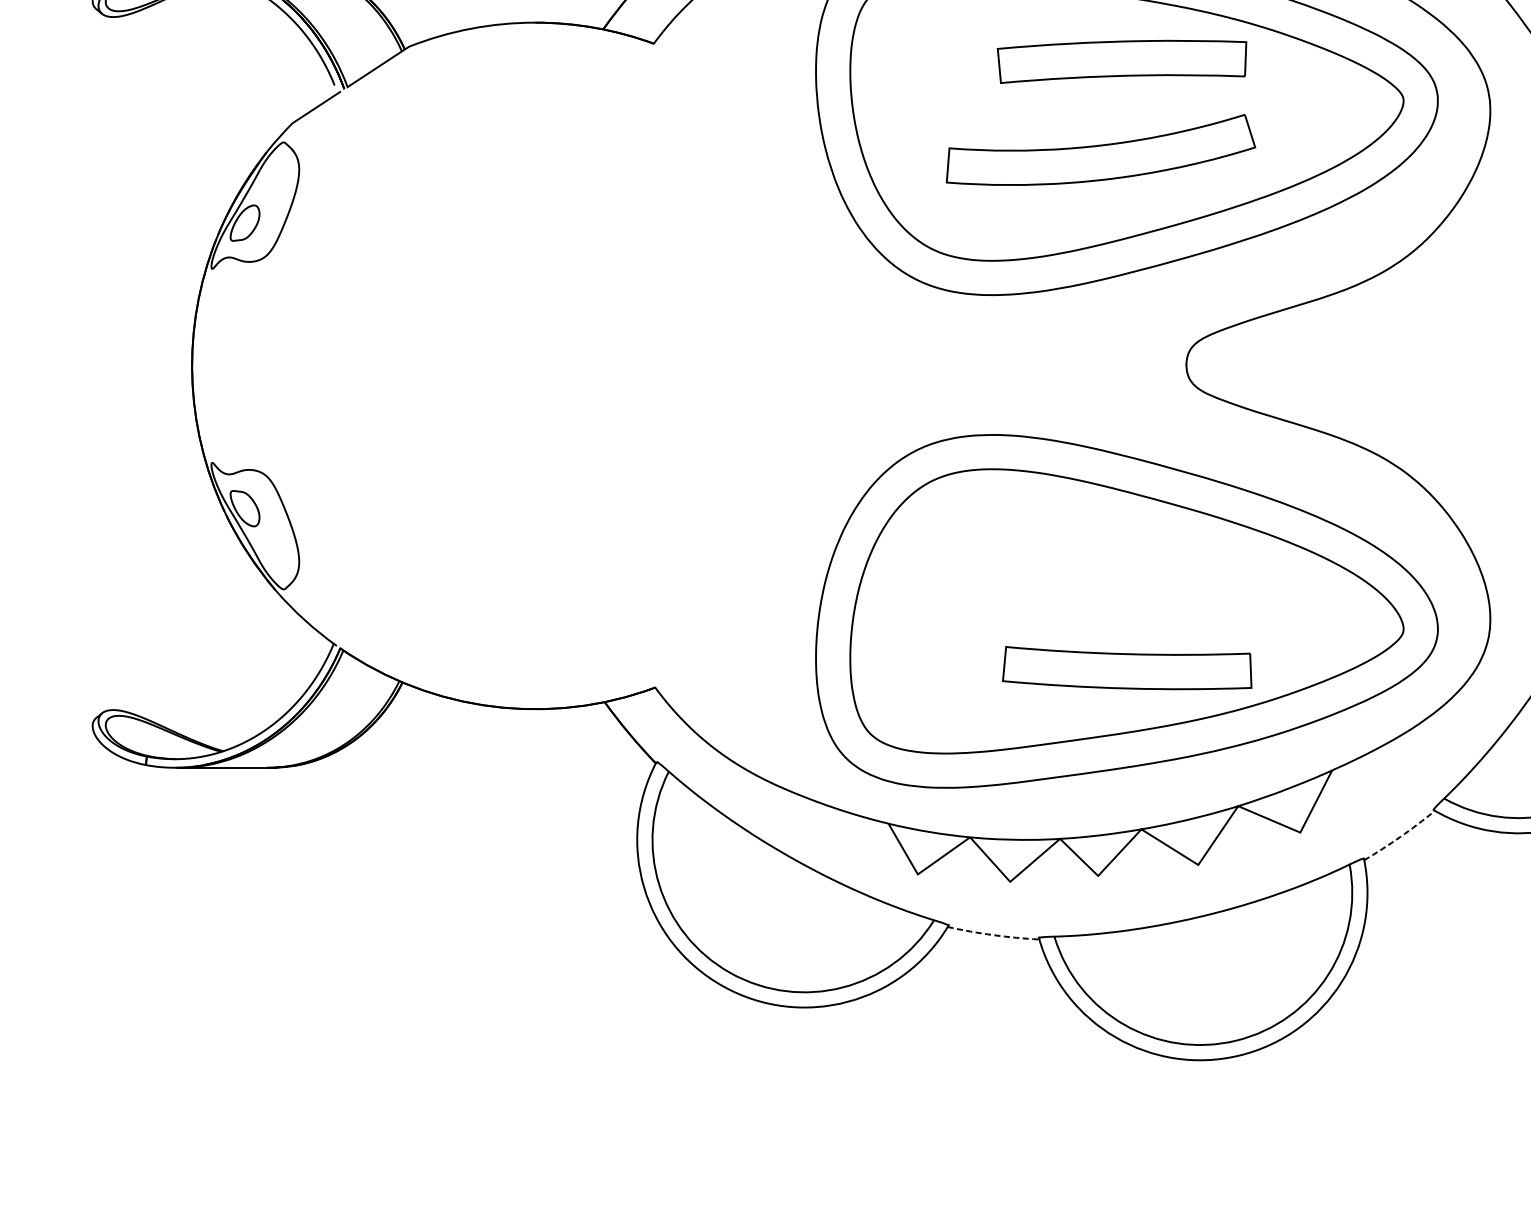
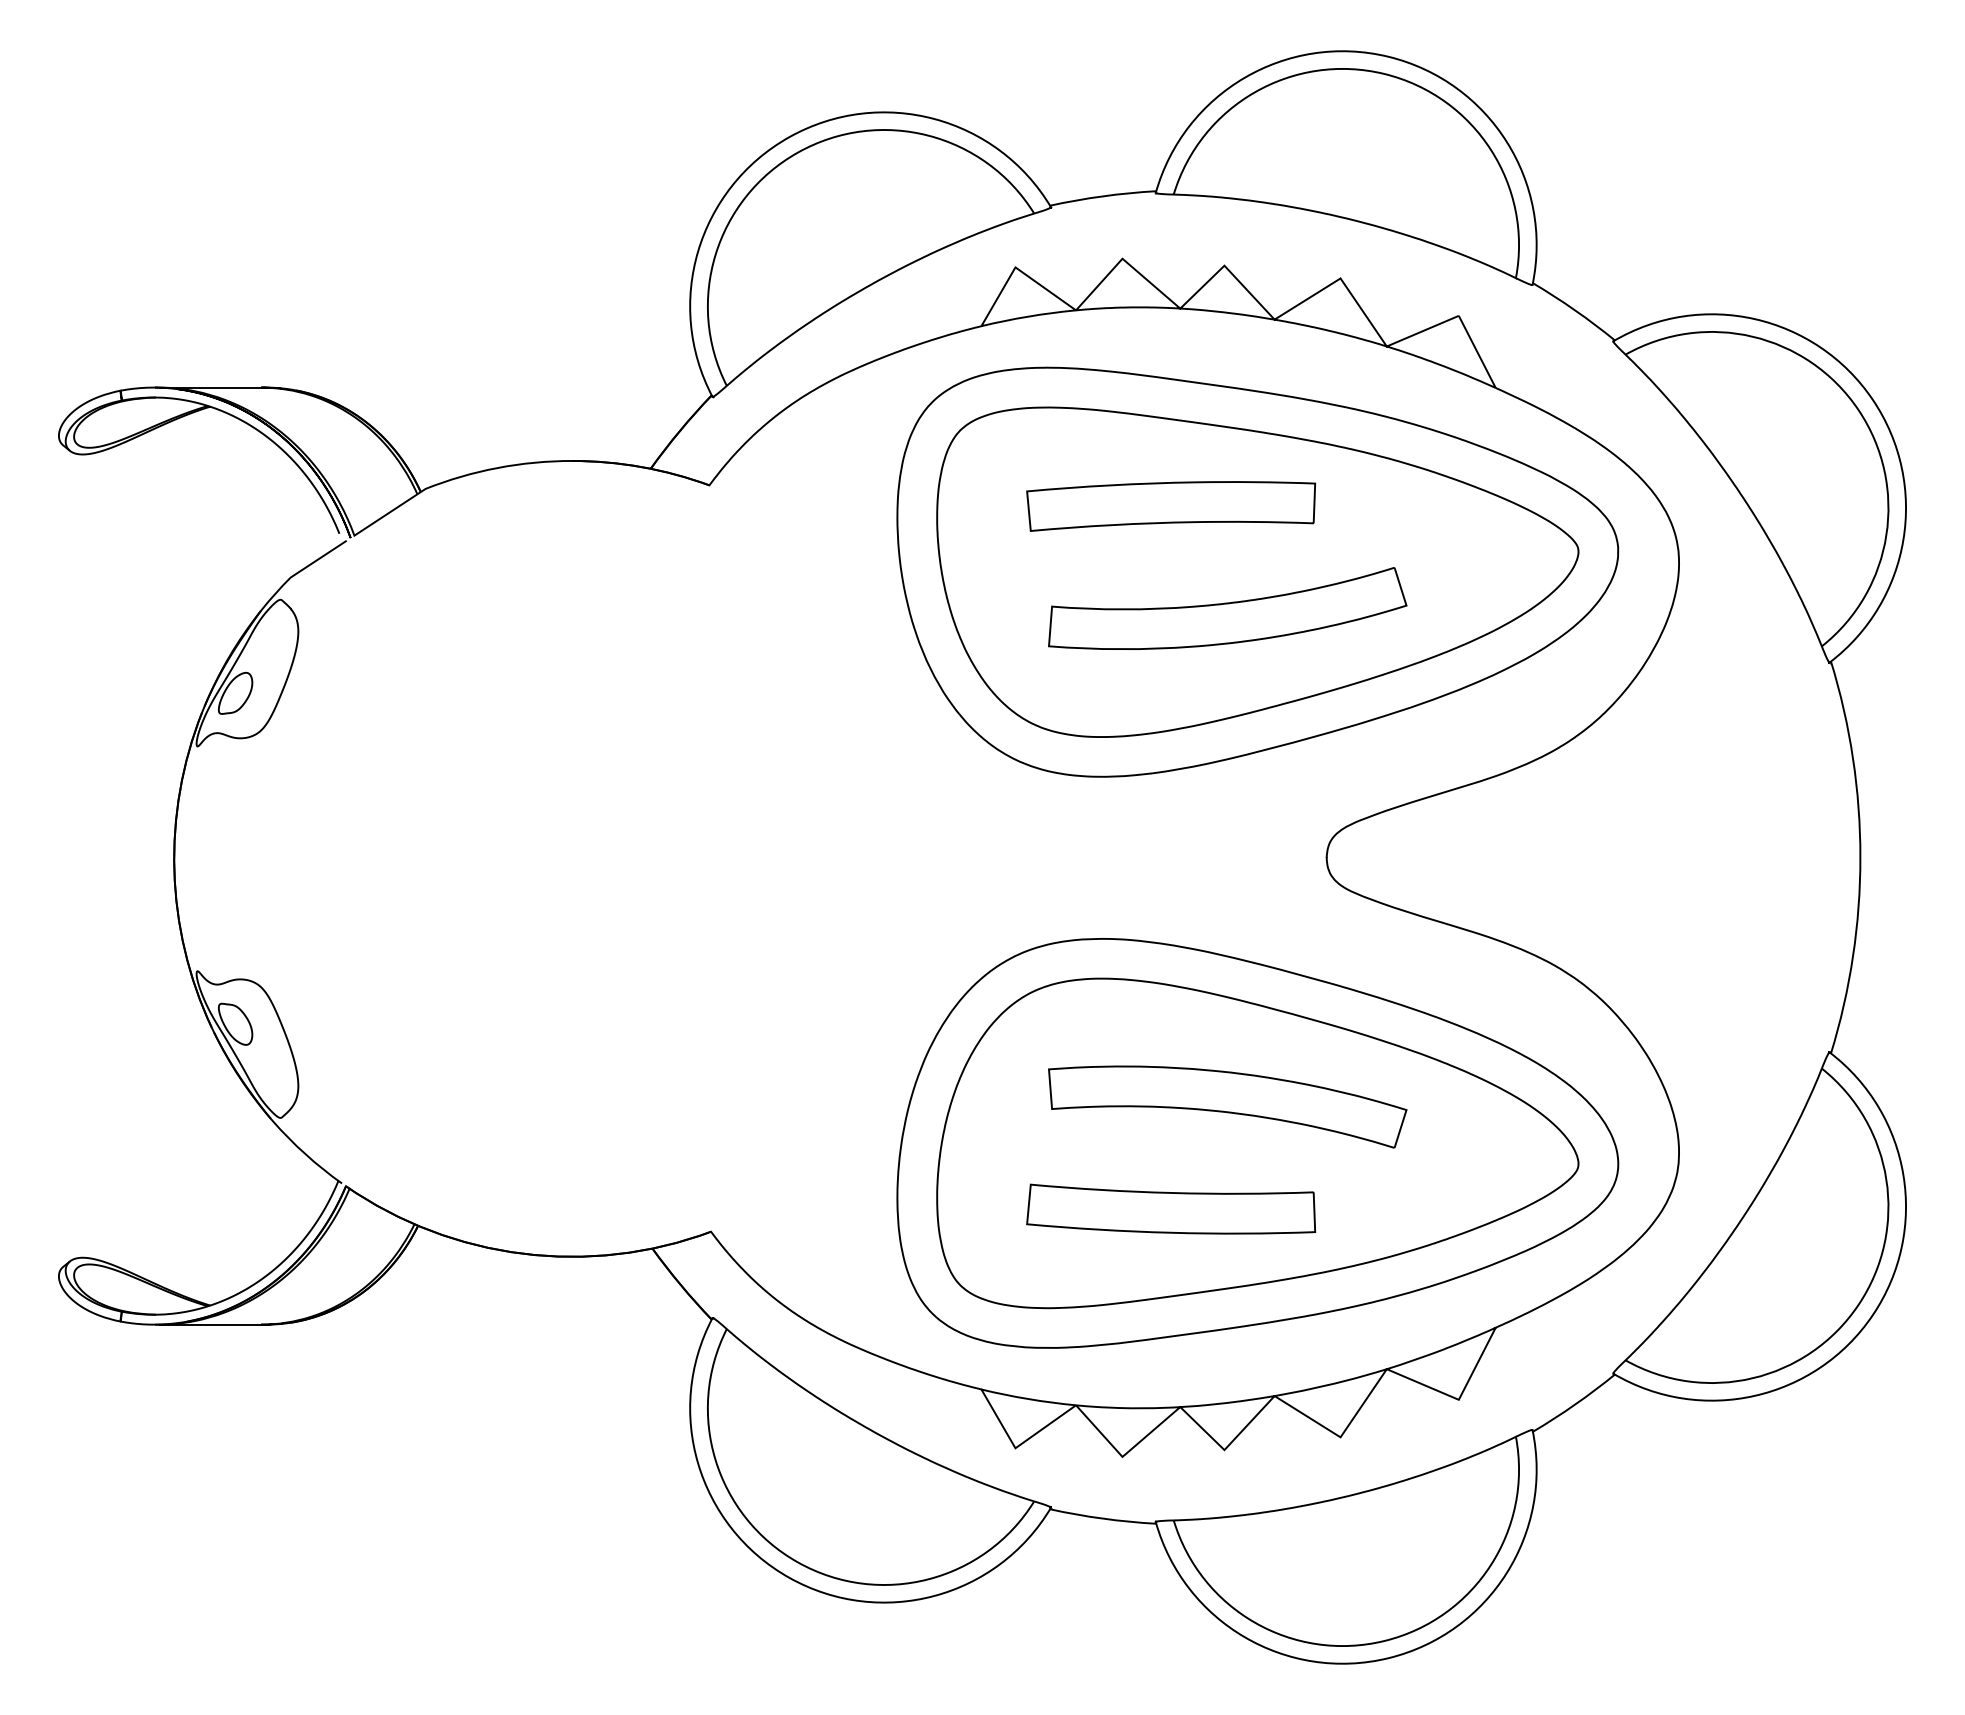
part: (1122, 61) -> (1171, 506), moved
part: (1100, 579) -> (1227, 1106), added
part: (1127, 667) -> (1171, 1208), moved
arc: (1400, 836) -> (1574, 1404), dashed -> solid
arc: (992, 934) -> (1102, 1518), dashed -> solid

